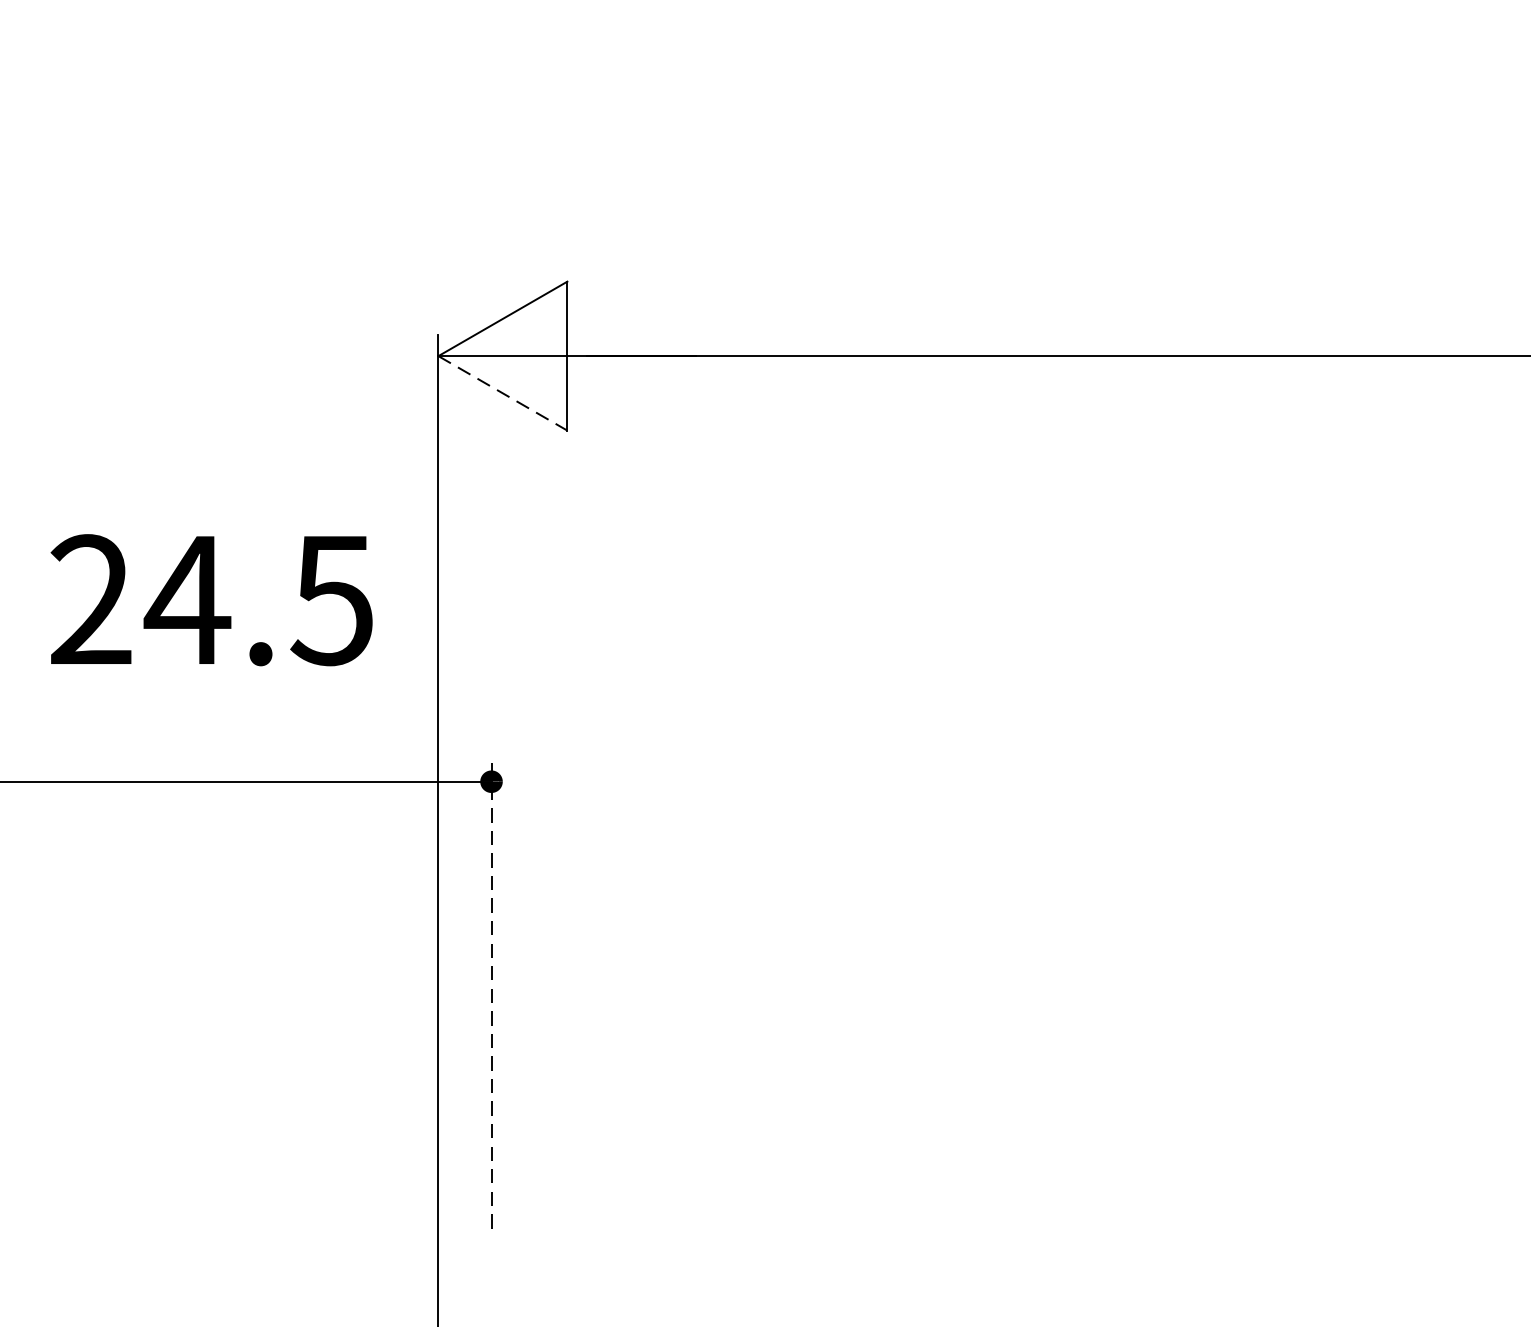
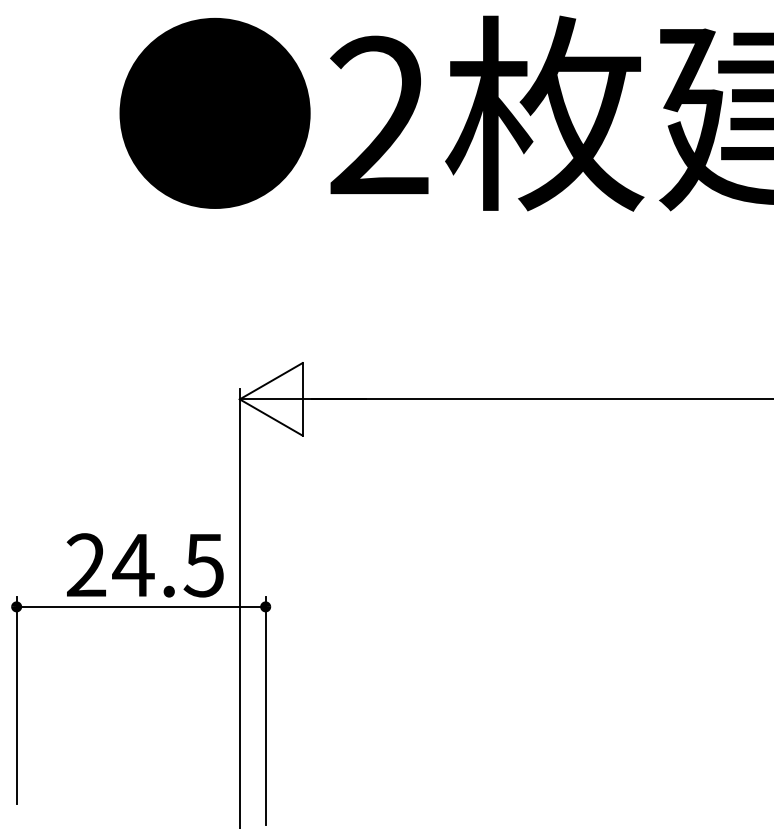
line: (503, 393) -> (271, 417), dashed -> solid
text: (210, 600) -> (144, 565), moved
line: (491, 994) -> (265, 710), dashed -> solid

